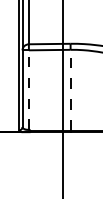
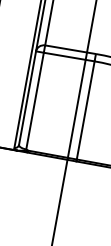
line: (70, 89) -> (85, 109), dashed -> solid
line: (28, 90) -> (34, 101), dashed -> solid

